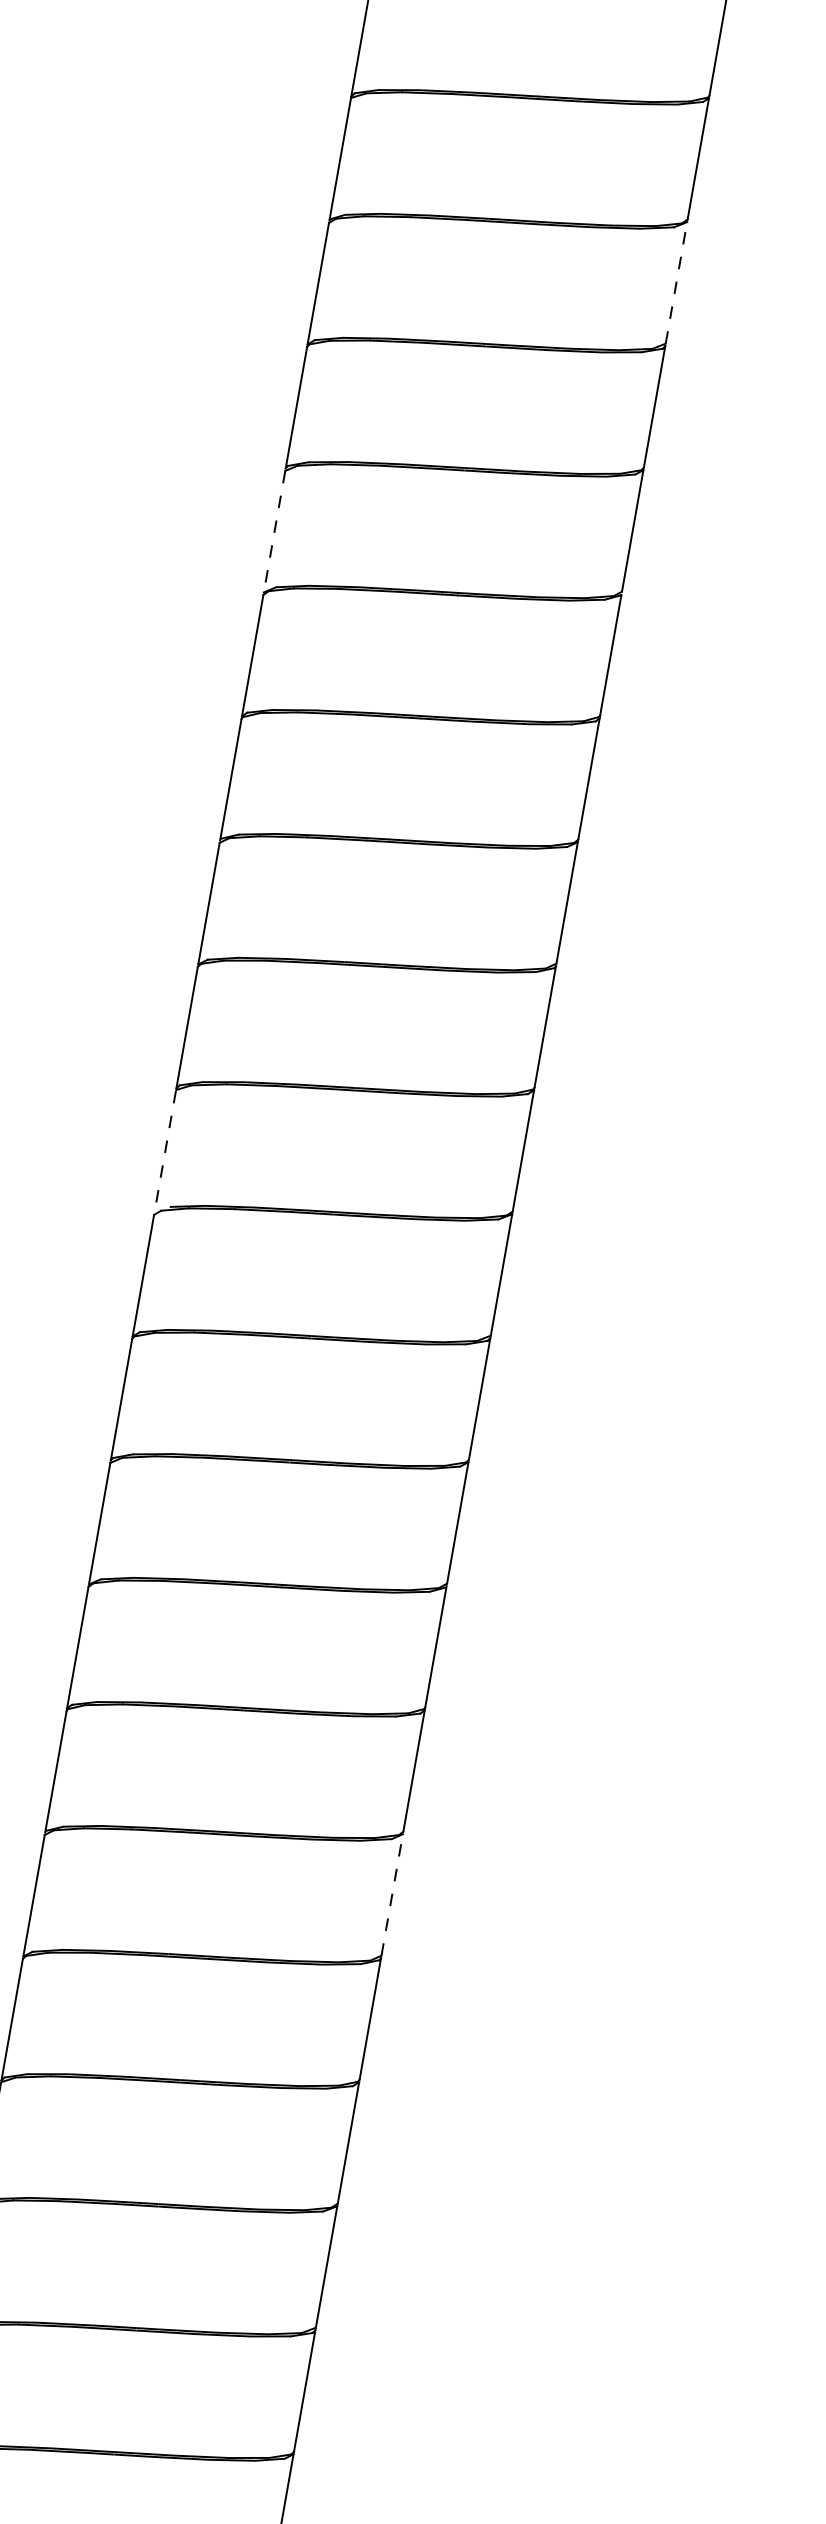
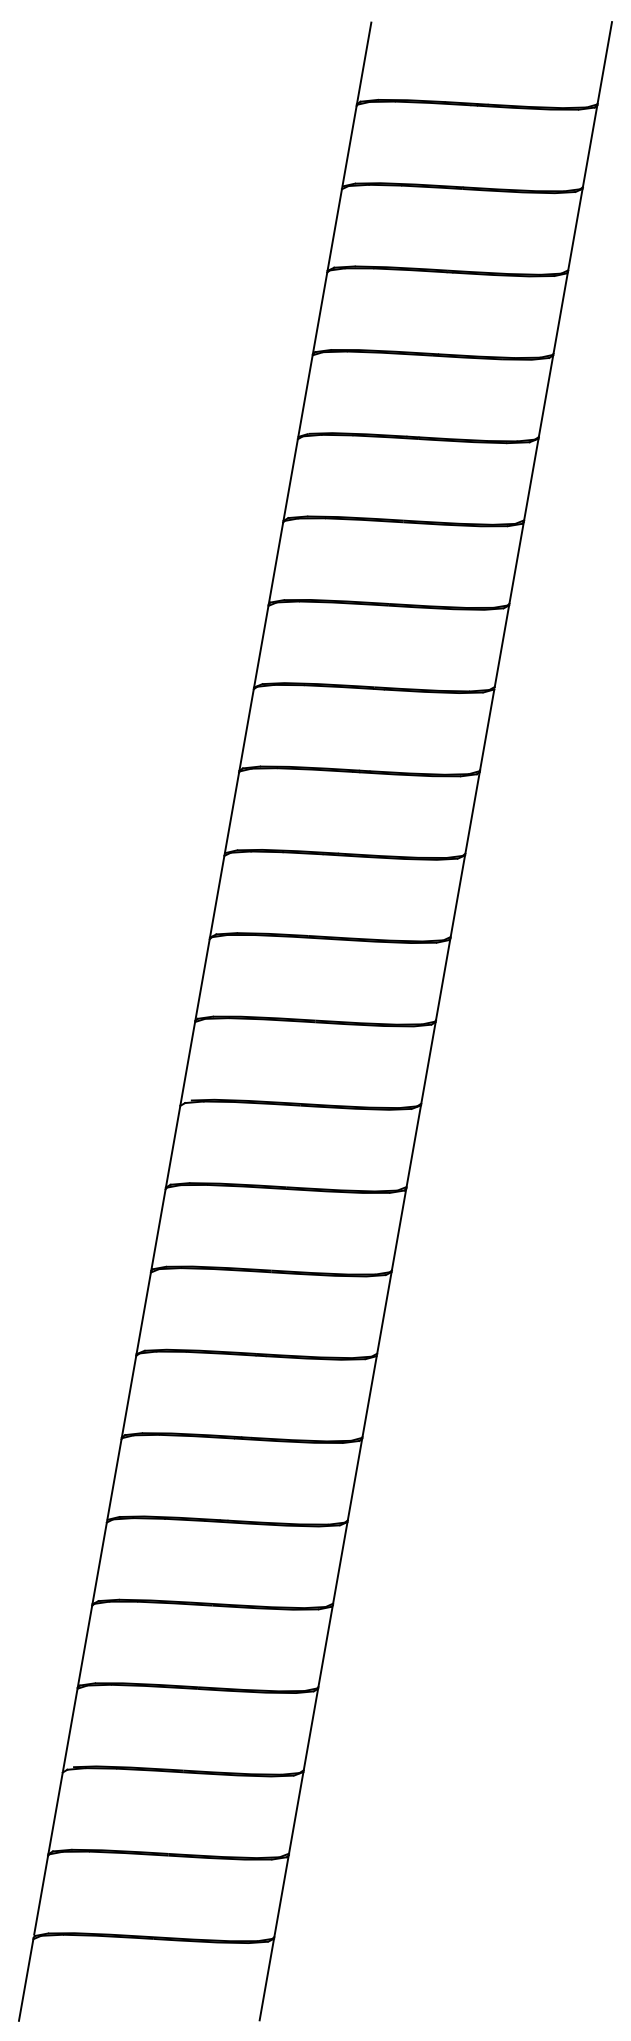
line: (676, 282) -> (531, 479), dashed -> solid
line: (274, 532) -> (261, 647), dashed -> solid
line: (164, 1151) -> (187, 1063), dashed -> solid
line: (392, 1894) -> (340, 1562), dashed -> solid

